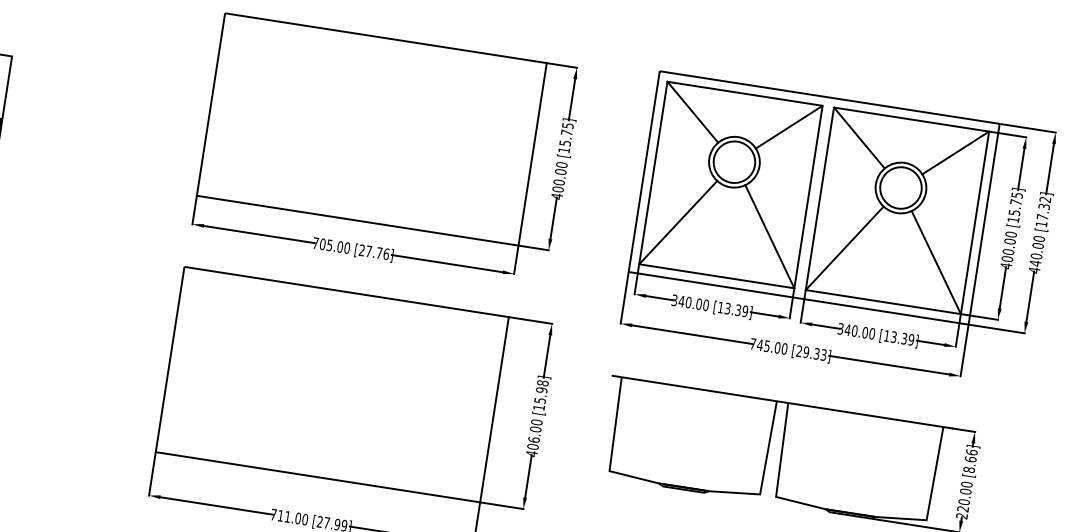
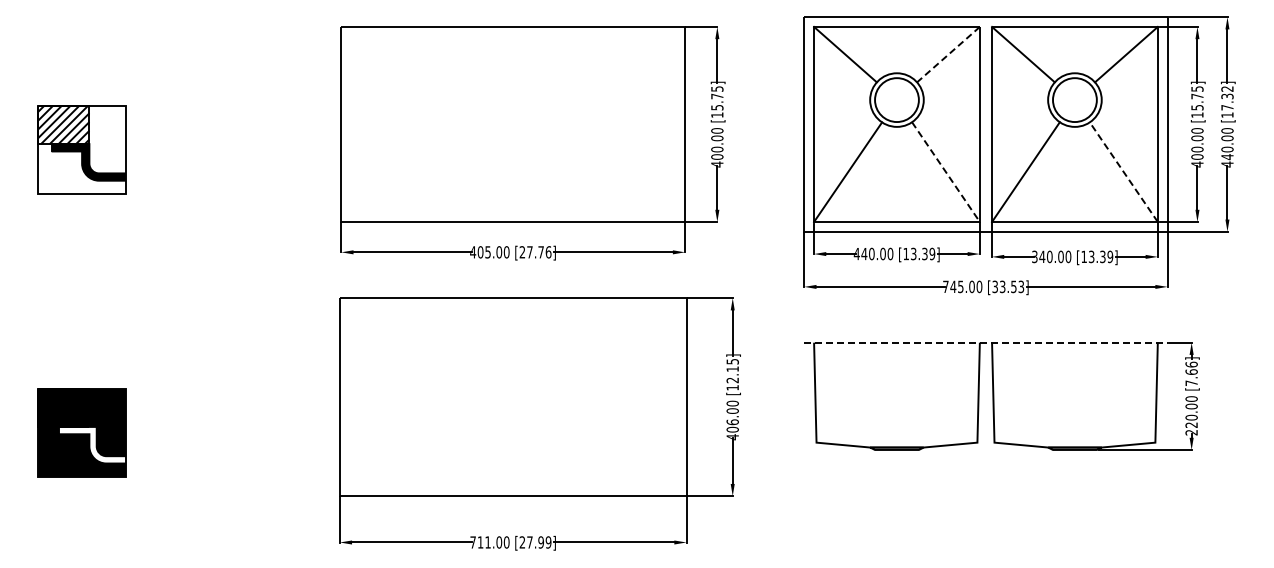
line: (789, 127) -> (948, 54), solid -> dashed
line: (770, 237) -> (946, 172), solid -> dashed
text: (316, 243) -> (473, 252), 705.00 -> 405.00
line: (936, 261) -> (1123, 171), solid -> dashed
text: (674, 299) -> (856, 253), 340.00 -> 440.00
text: (808, 352) -> (1004, 286), [29.33] -> [33.53]
text: (541, 391) -> (732, 370), [15.98] -> [12.15]
line: (782, 401) -> (985, 342), solid -> dashed
text: (969, 470) -> (1191, 383), [8.66] -> [7.66]

